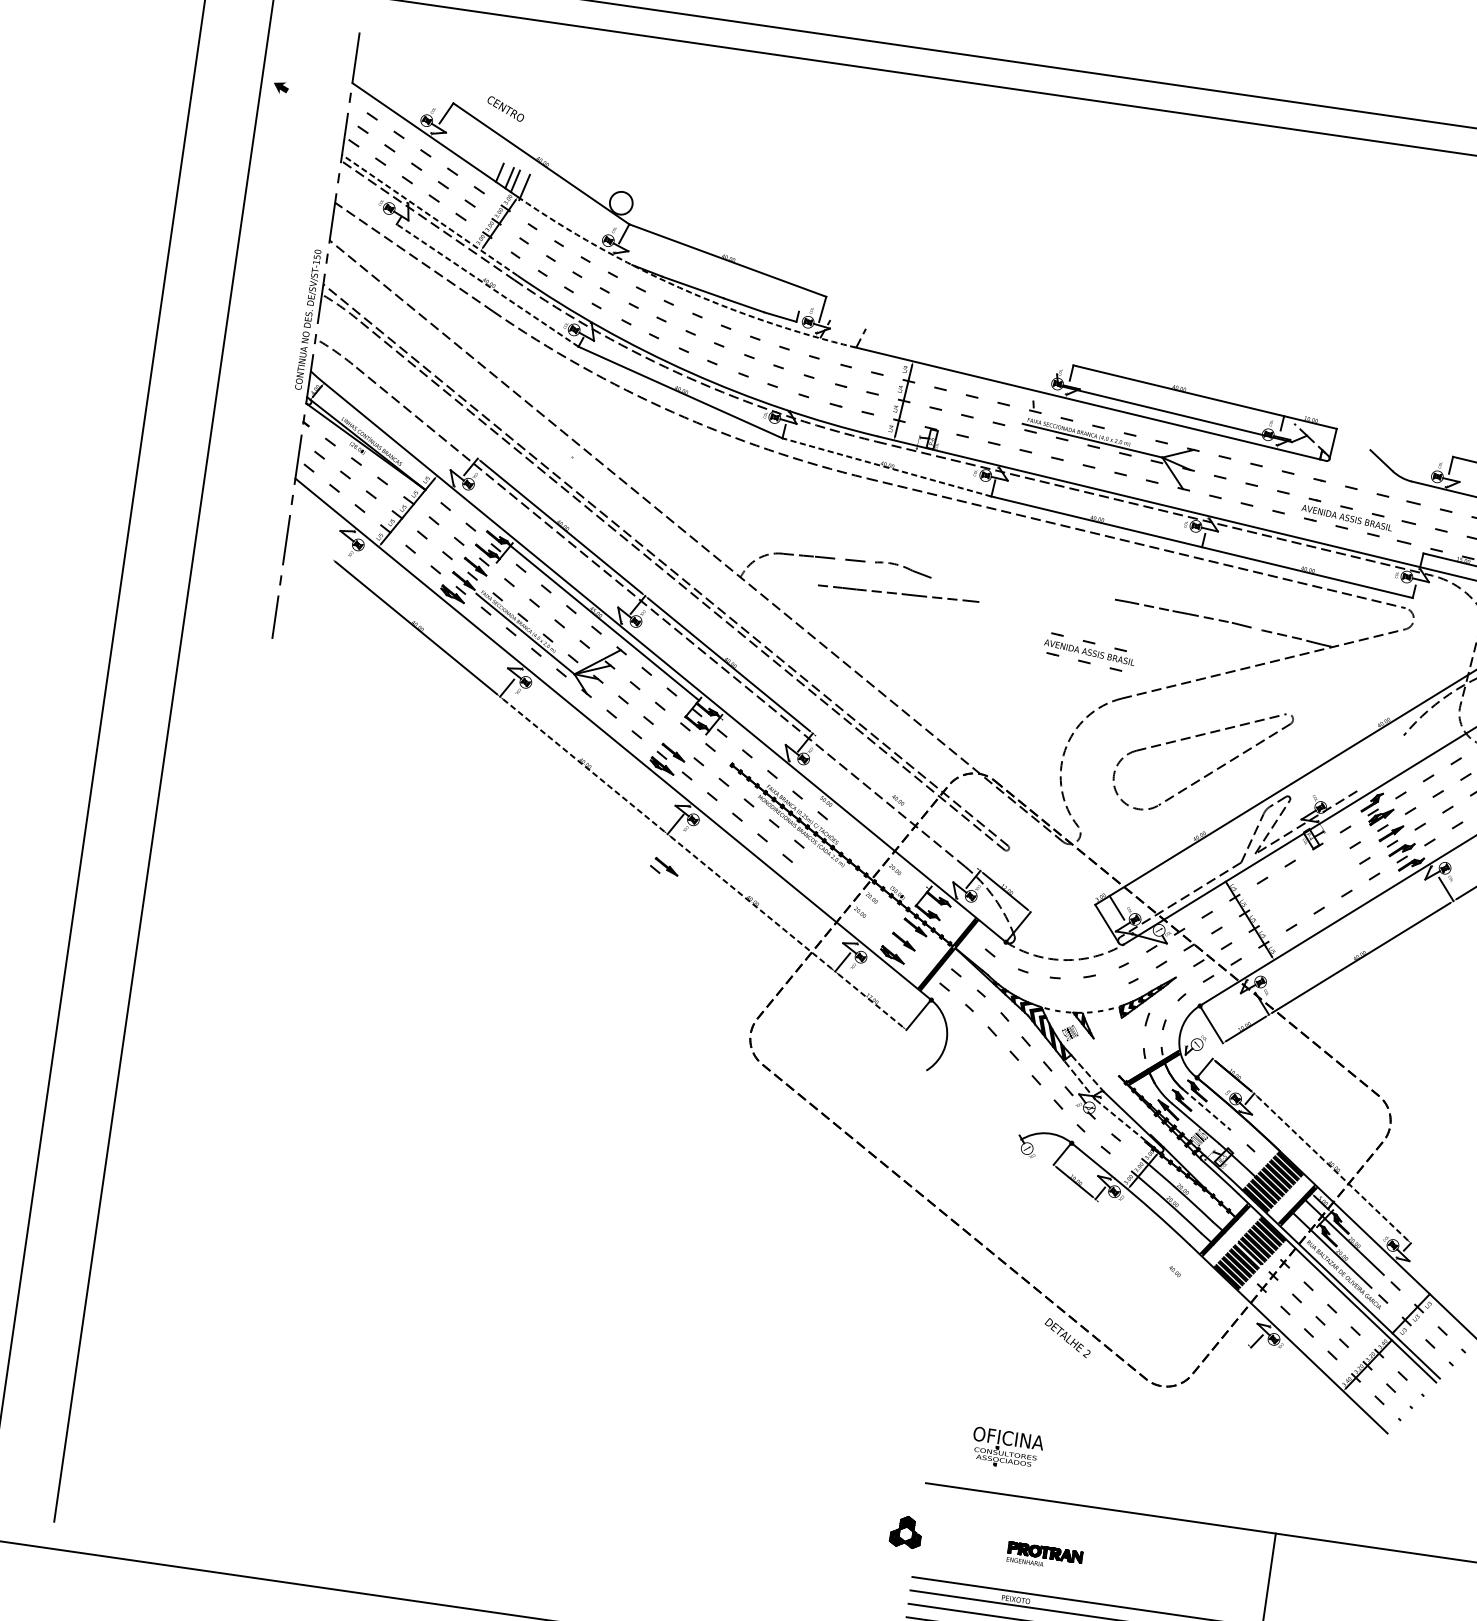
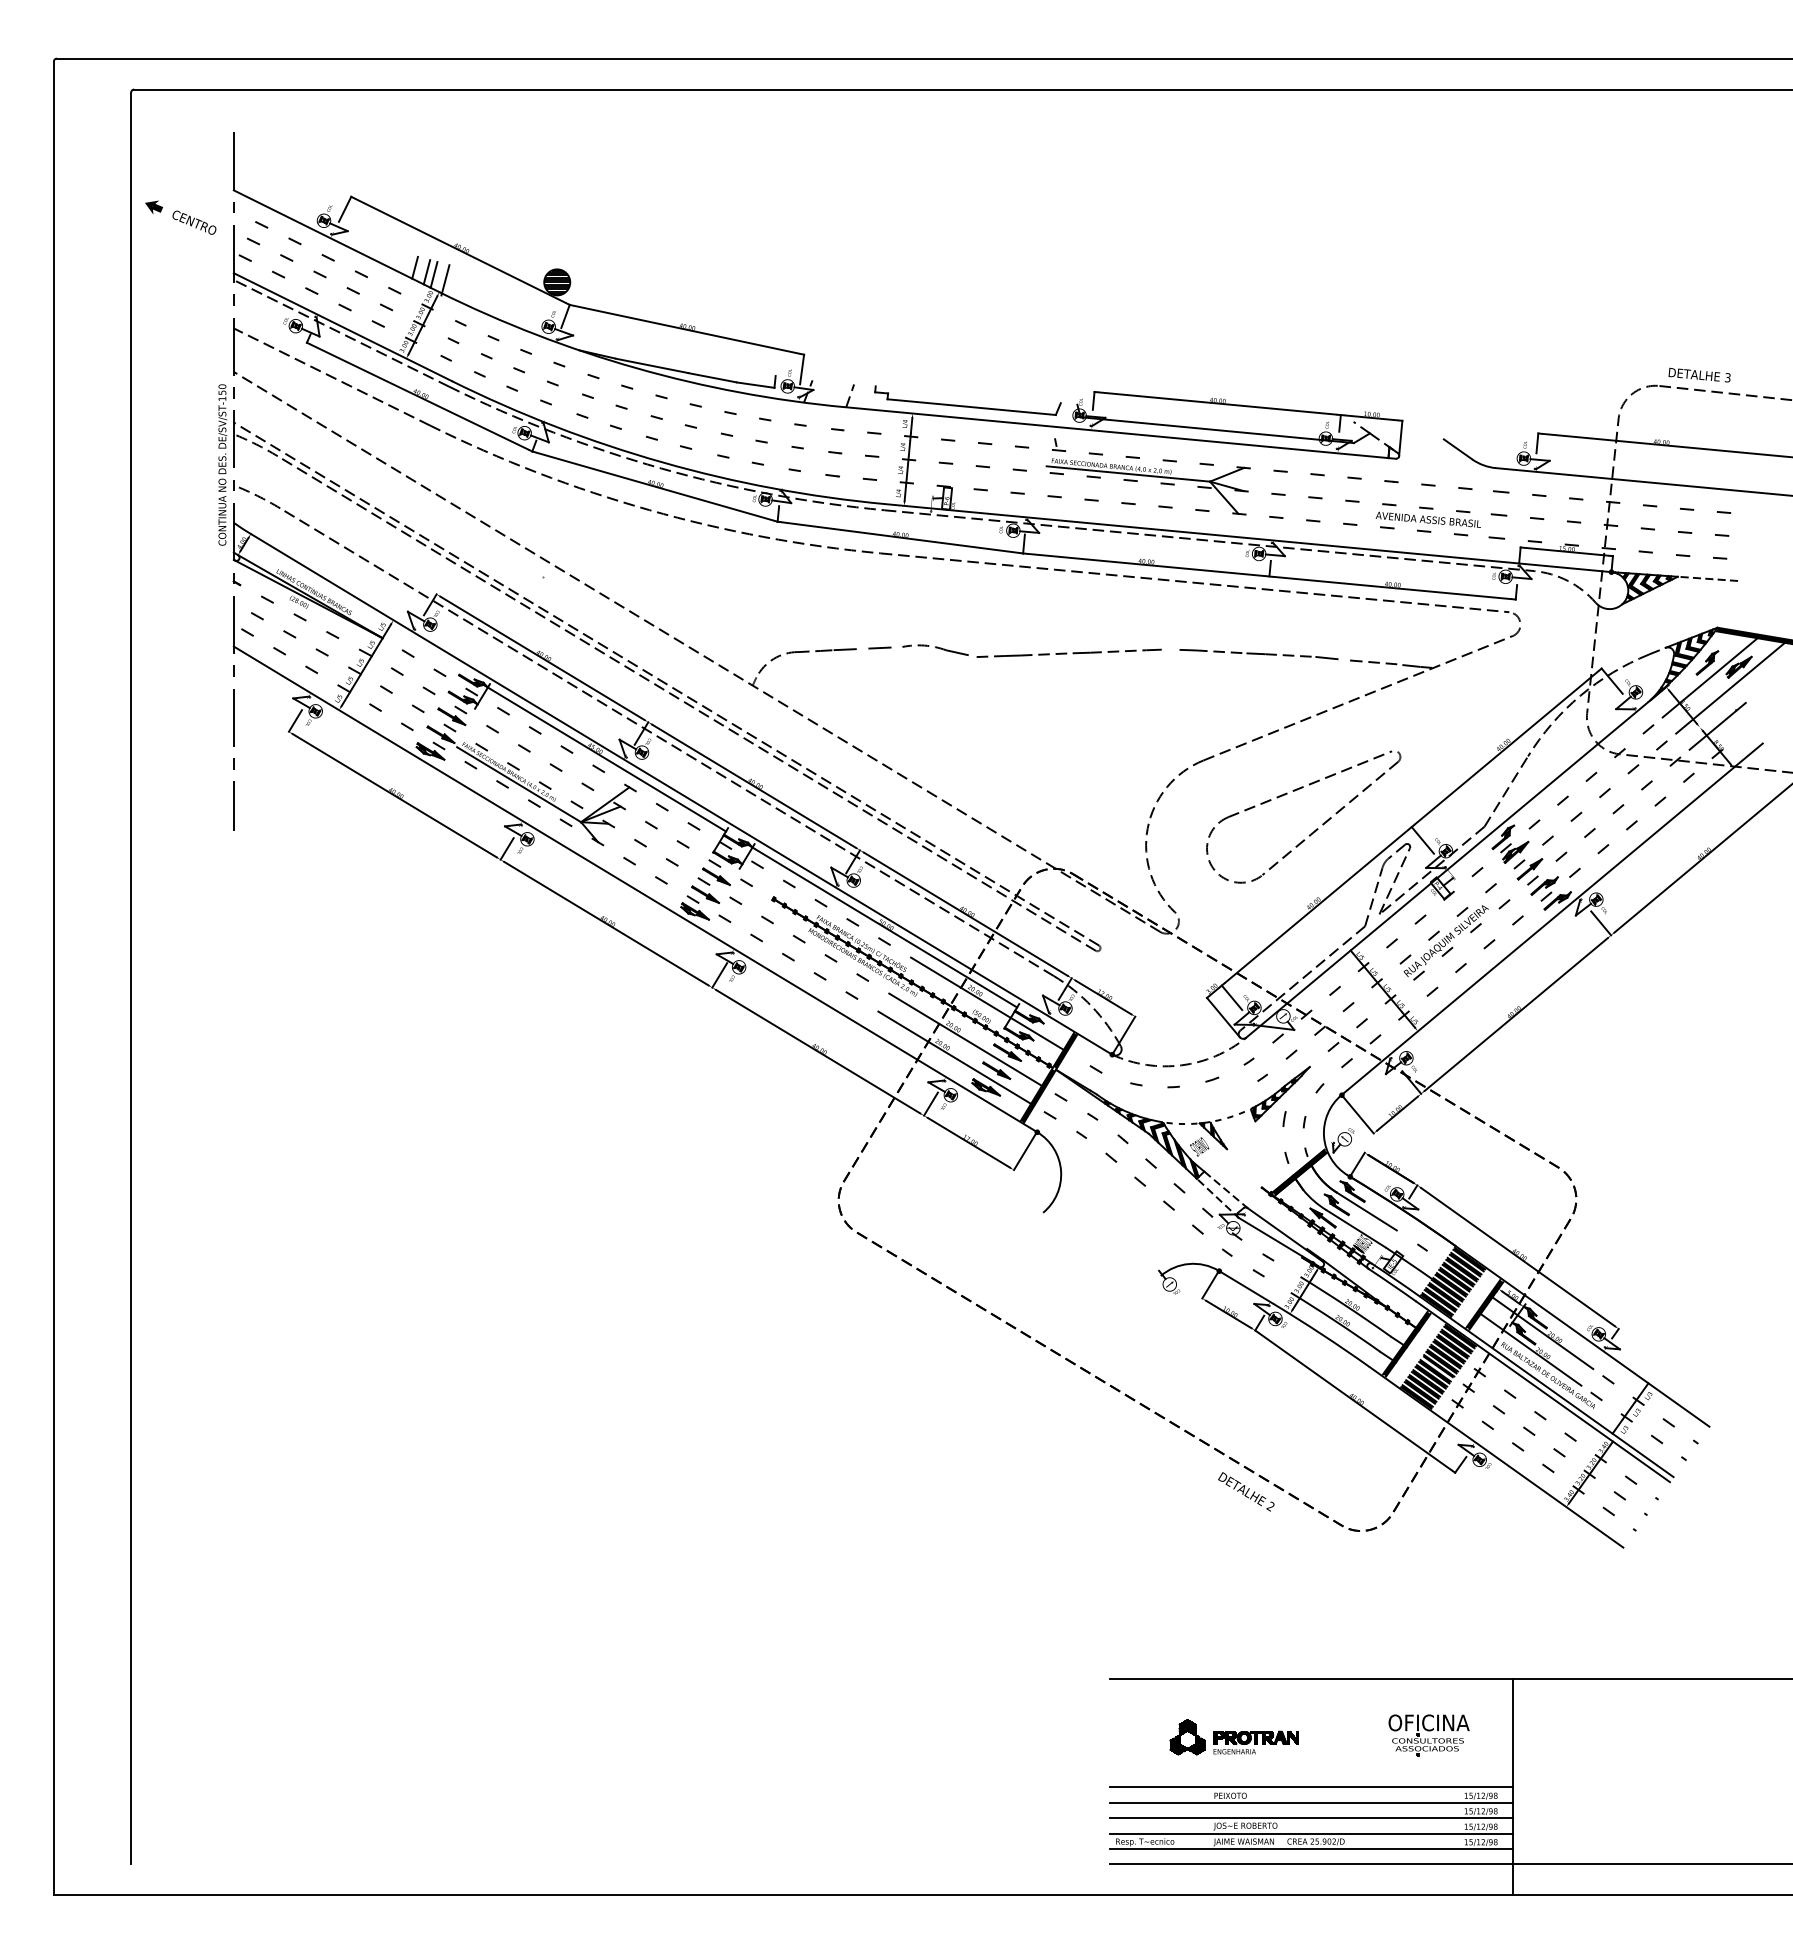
text: (505, 108) -> (194, 222), moved
hatch: (621, 202) -> (557, 281), added
line: (429, 215) -> (342, 327), dashed -> solid
line: (487, 284) -> (419, 396), dashed -> solid
arc: (679, 287) -> (636, 368), dashed -> solid
part: (962, 356) -> (967, 400), added
line: (887, 467) -> (900, 537), dashed -> solid
line: (339, 550) -> (295, 720), added
part: (898, 592) -> (1068, 652), moved
part: (1088, 652) -> (1158, 713), removed
line: (1380, 763) -> (1506, 791), added
line: (583, 765) -> (606, 923), dashed -> solid
line: (1301, 795) -> (1422, 840), added
line: (896, 801) -> (965, 913), added
line: (824, 803) -> (884, 927), added
part: (664, 866) -> (713, 876), moved
line: (904, 882) -> (987, 1003), added
part: (1307, 886) -> (1443, 942), added
line: (751, 902) -> (818, 1051), dashed -> solid
line: (880, 910) -> (965, 1039), added
line: (868, 924) -> (954, 1057), added
line: (871, 1000) -> (969, 1142), dashed -> solid
line: (1207, 1110) -> (1367, 1211), dashed -> solid
line: (1119, 1119) -> (1269, 1236), dashed -> solid
line: (1332, 1168) -> (1518, 1257), dashed -> solid
line: (1173, 1273) -> (1355, 1401), added
part: (1006, 1449) -> (1428, 1735), moved
part: (906, 1532) -> (1187, 1737), moved

